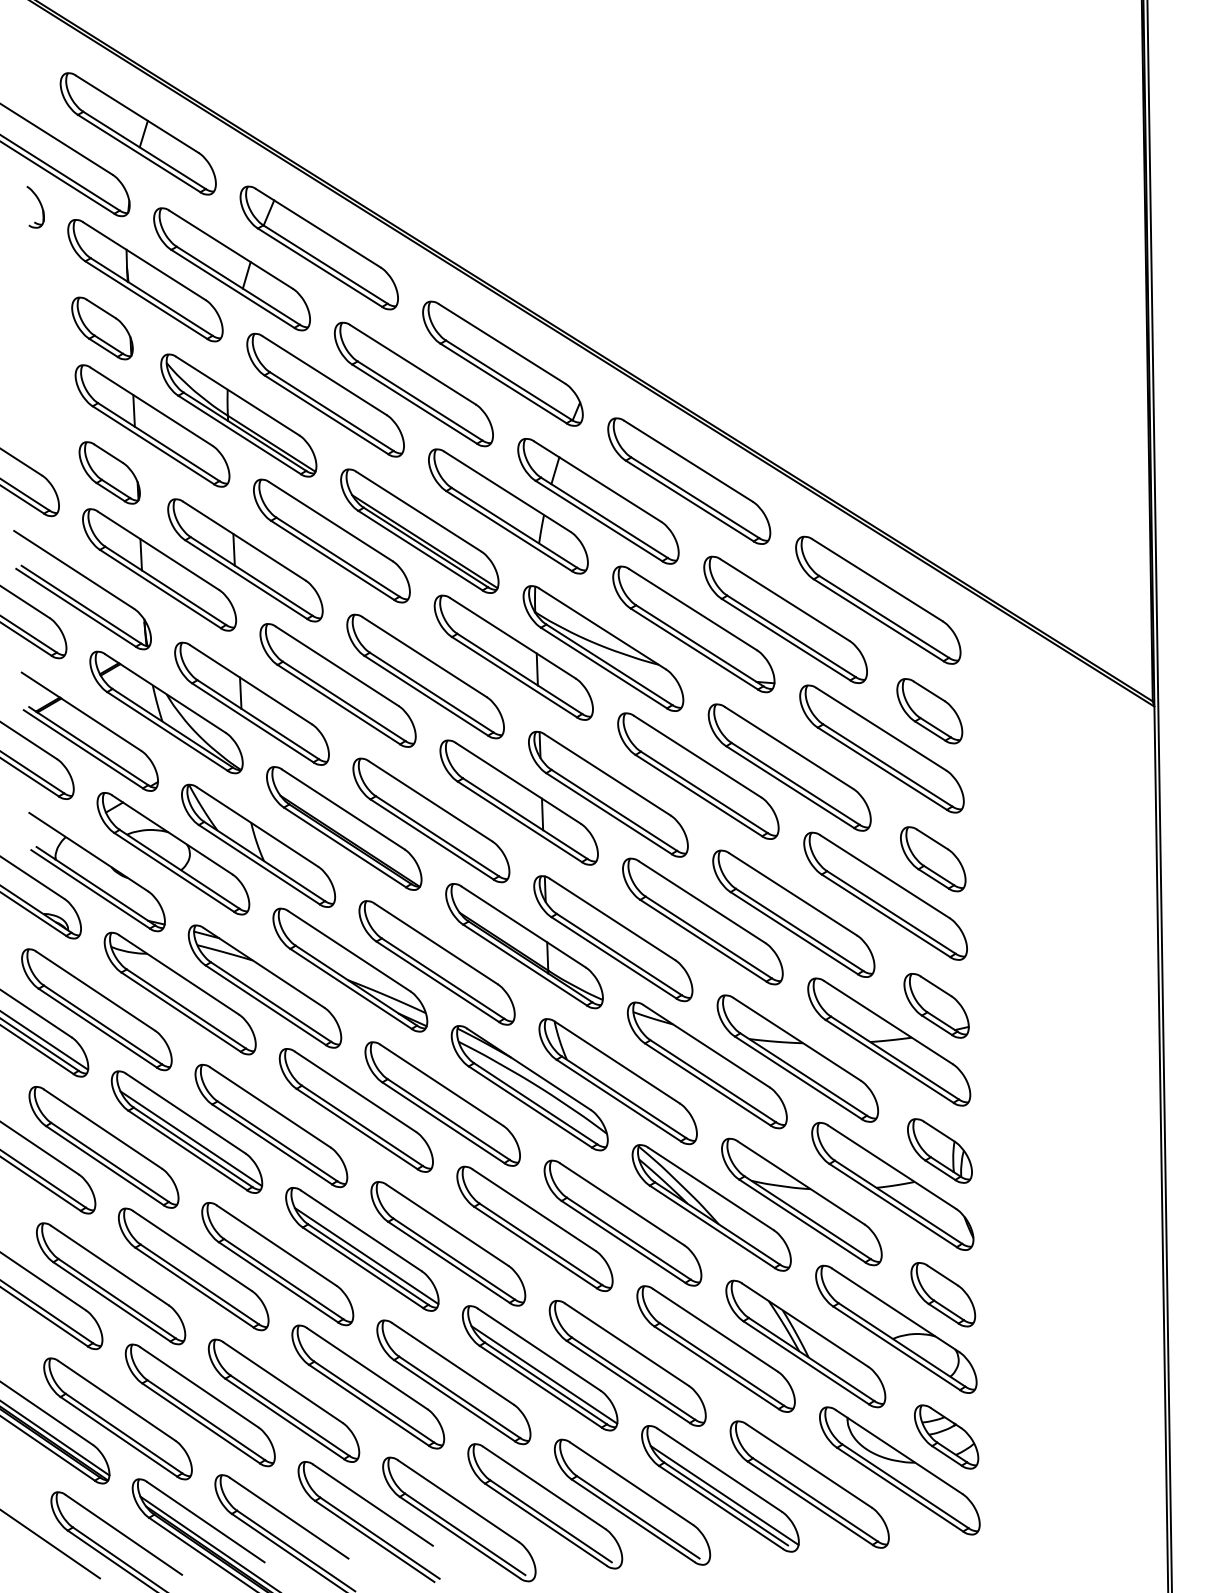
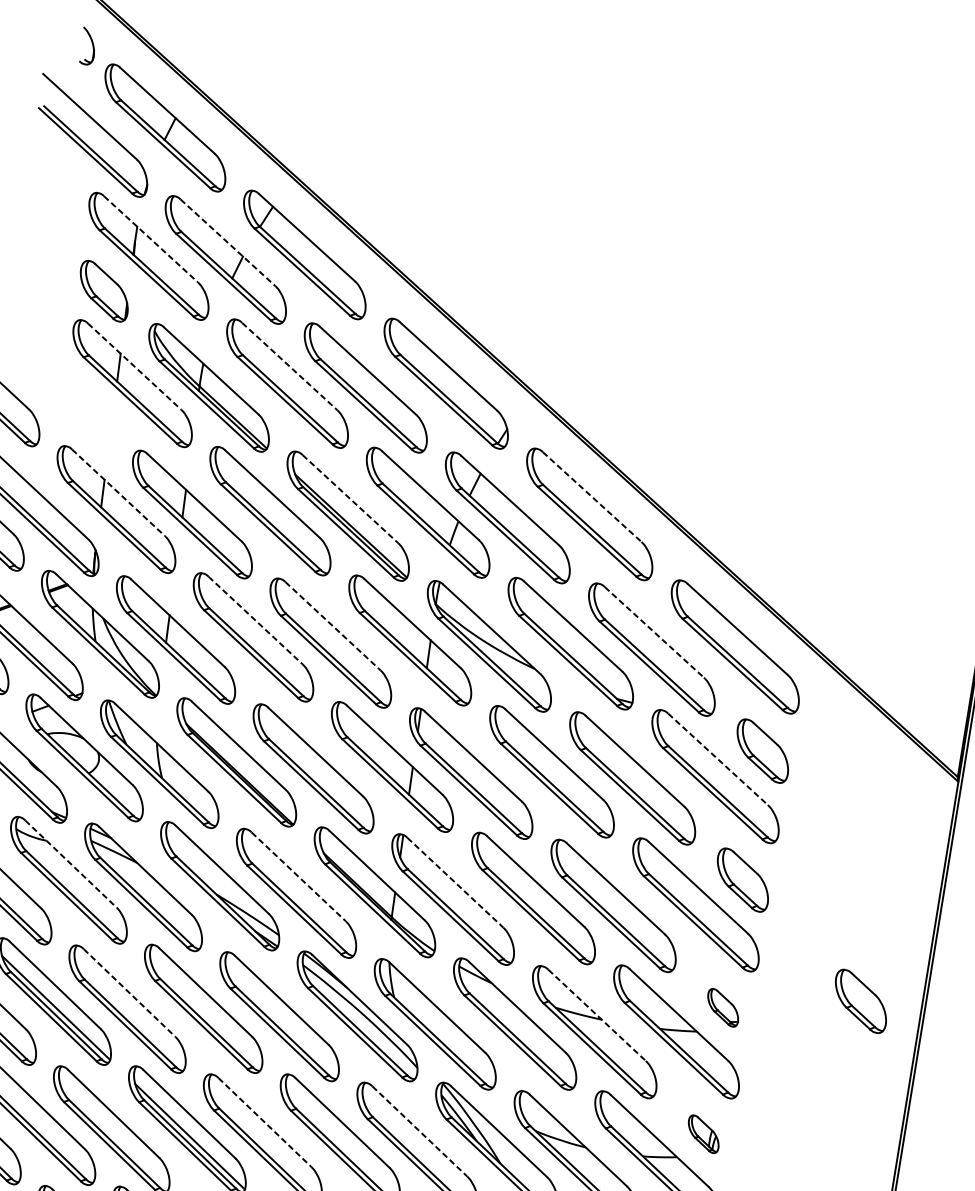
part: (35, 207) -> (87, 46), moved
line: (231, 249) -> (228, 242), solid -> dashed
line: (144, 261) -> (151, 239), solid -> dashed
line: (325, 375) -> (290, 366), solid -> dashed
line: (151, 406) -> (134, 366), solid -> dashed
line: (688, 461) -> (592, 497), solid -> dashed
part: (109, 472) -> (88, 417), removed
line: (418, 511) -> (350, 498), solid -> dashed
line: (158, 551) -> (118, 493), solid -> dashed
line: (785, 600) -> (654, 632), solid -> dashed
line: (424, 657) -> (332, 626), solid -> dashed
line: (337, 666) -> (255, 620), solid -> dashed
line: (881, 729) -> (718, 759), solid -> dashed
line: (612, 919) -> (455, 882), solid -> dashed
line: (436, 944) -> (298, 877), solid -> dashed
part: (1089, 971) -> (861, 1001), added
line: (179, 975) -> (71, 864), solid -> dashed
part: (936, 1005) -> (723, 1007), size x0.6
line: (797, 1039) -> (597, 1015), solid -> dashed
line: (270, 1107) -> (129, 993), solid -> dashed
part: (939, 1150) -> (703, 1133), size x0.6
line: (622, 1204) -> (420, 1131), solid -> dashed
line: (447, 1225) -> (264, 1122), solid -> dashed

